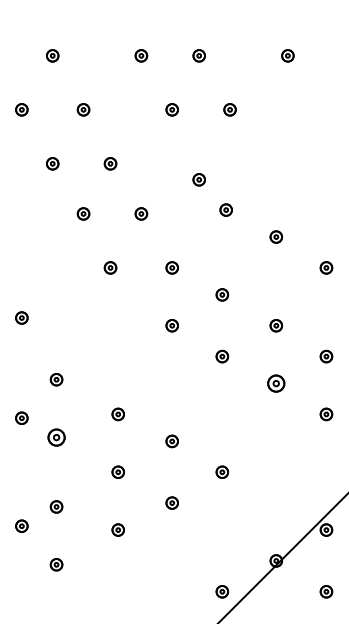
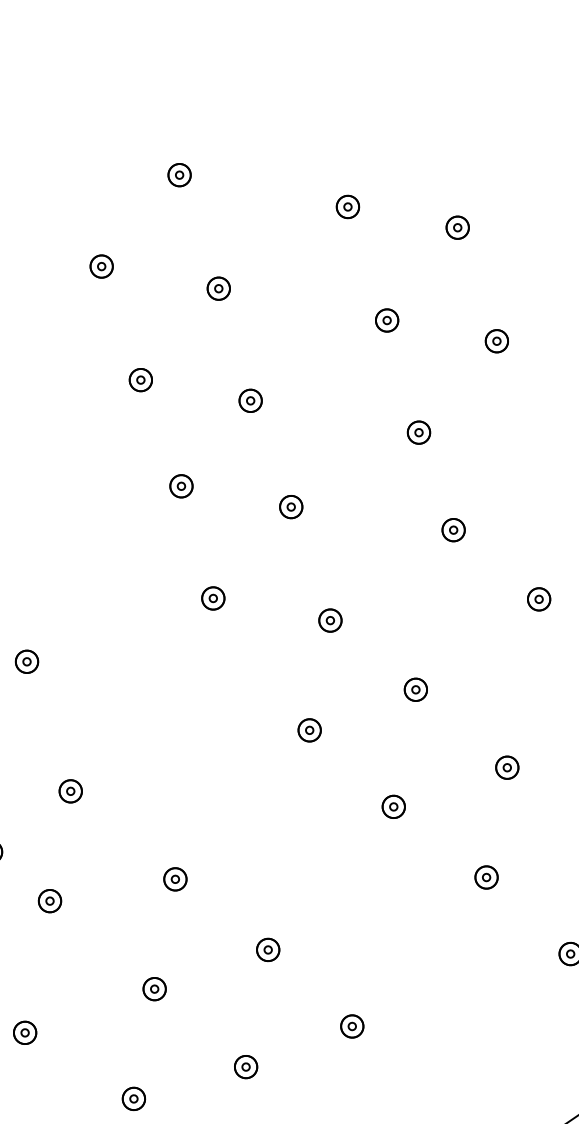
part: (198, 179) -> (417, 431), moved
part: (276, 383) -> (486, 877), size x0.71
part: (56, 437) -> (49, 900), size x0.71

